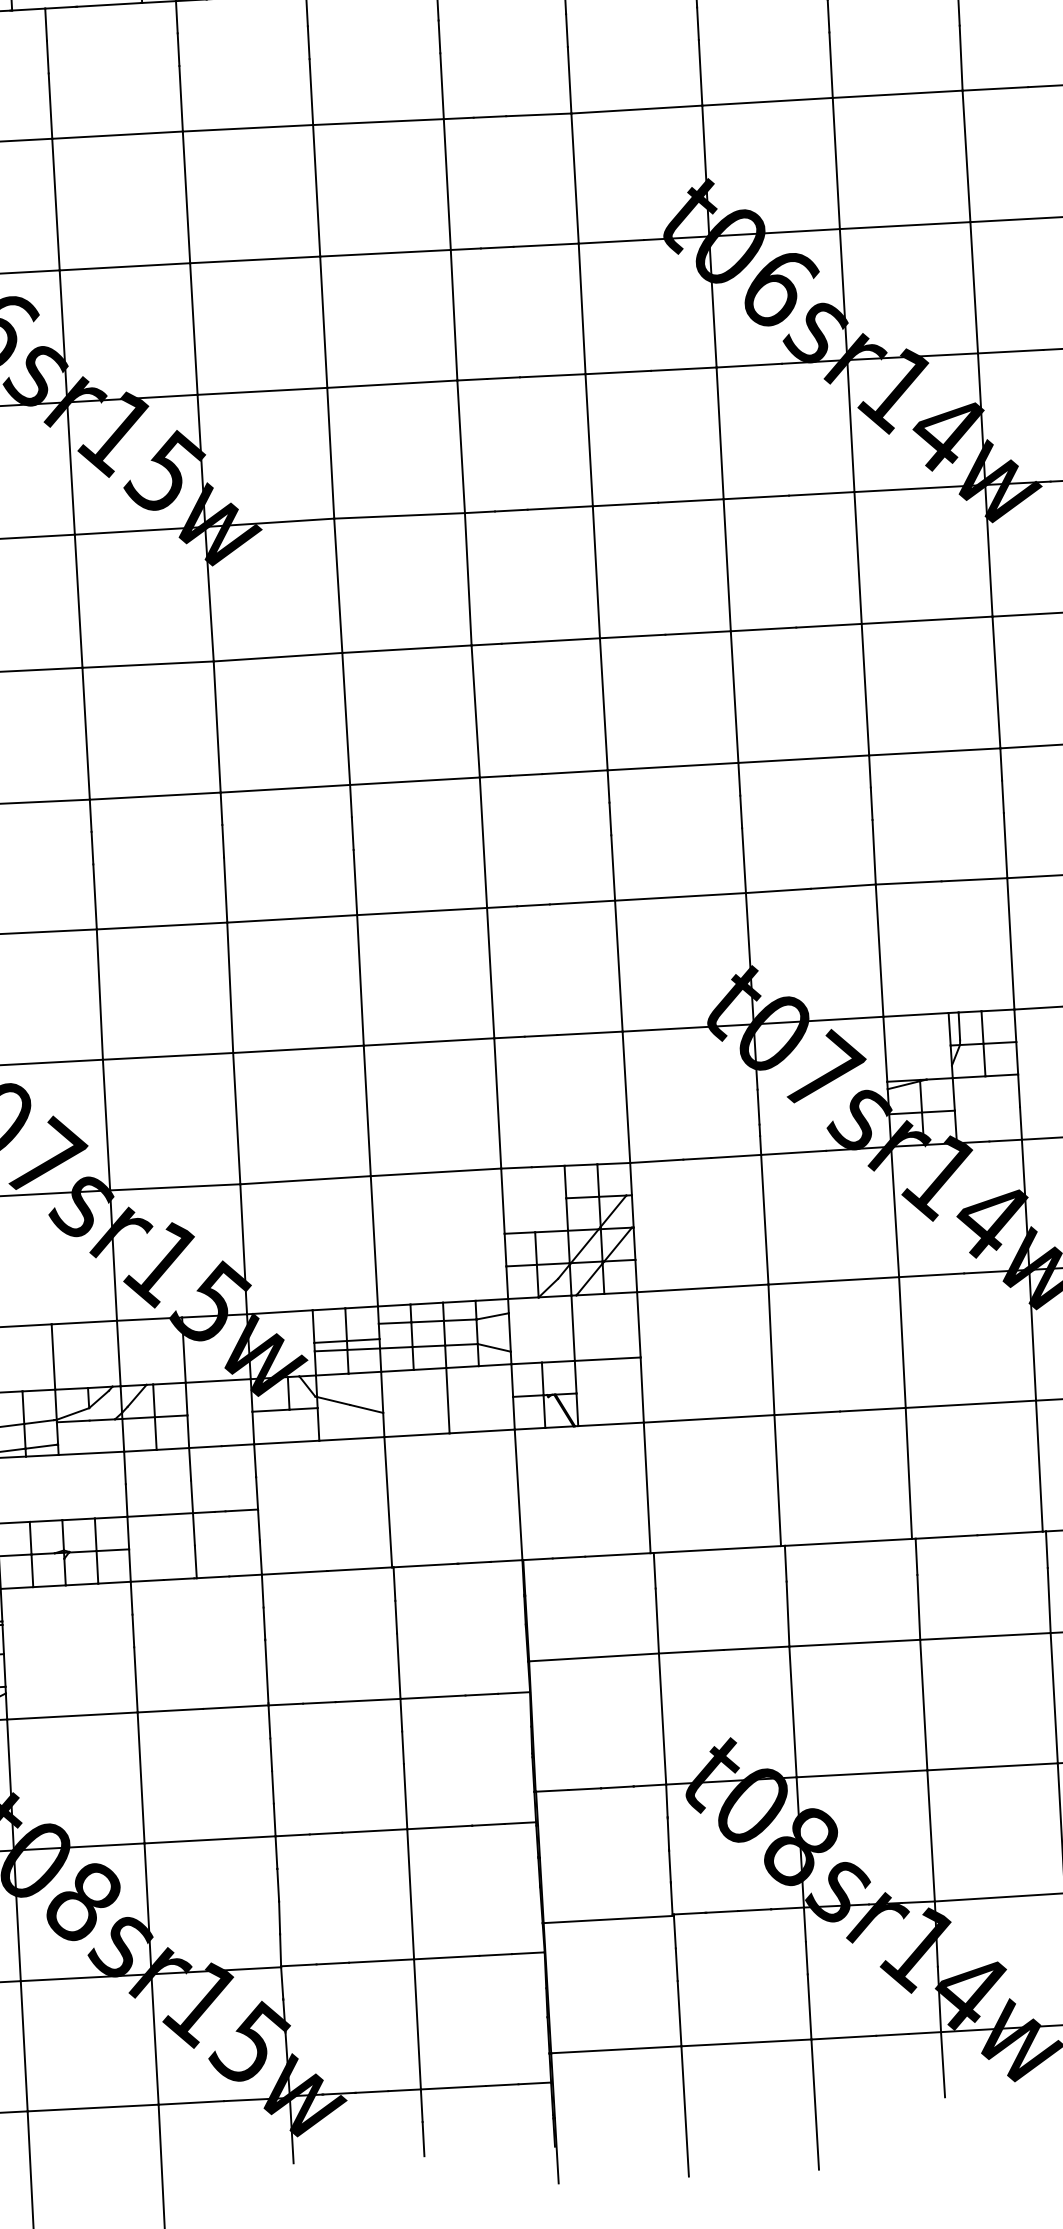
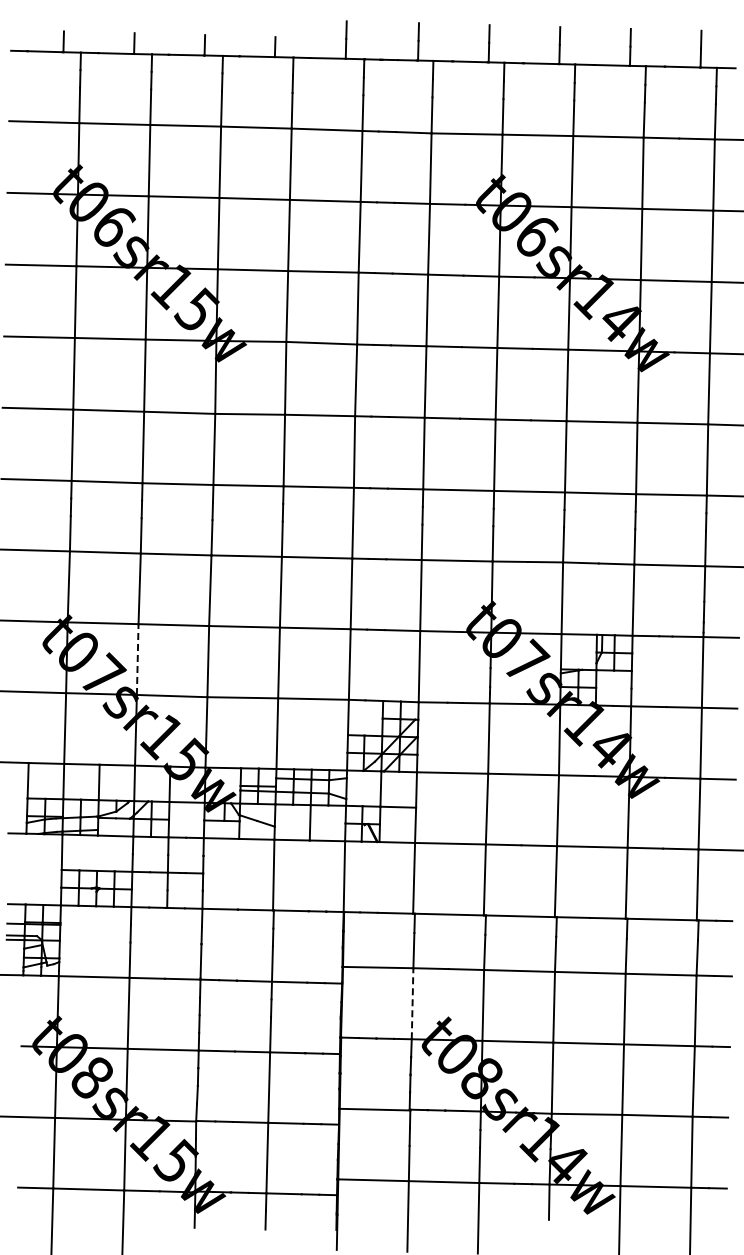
line: (106, 1124) -> (137, 659), solid -> dashed
line: (662, 1718) -> (412, 1003), solid -> dashed

